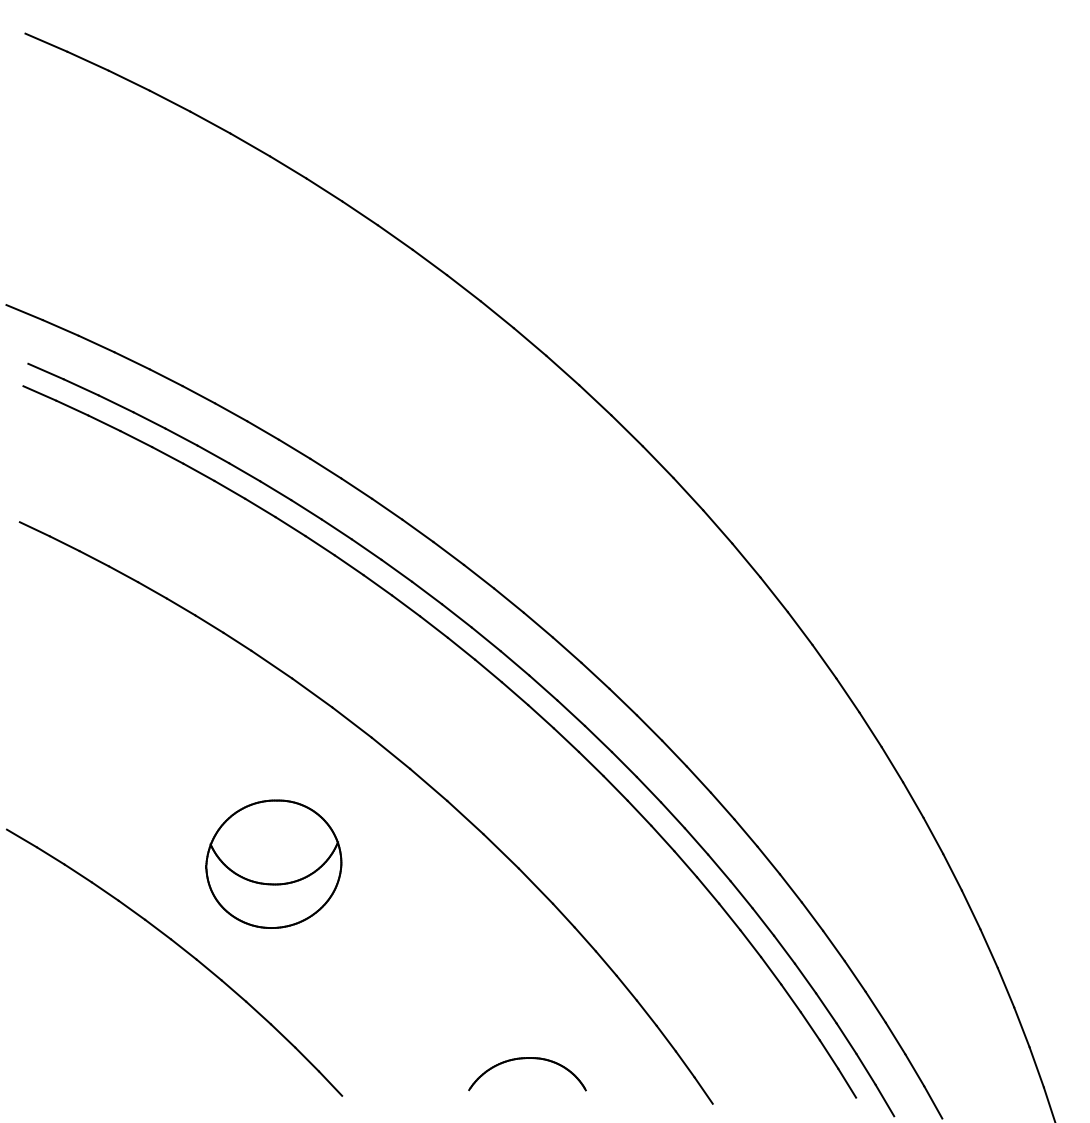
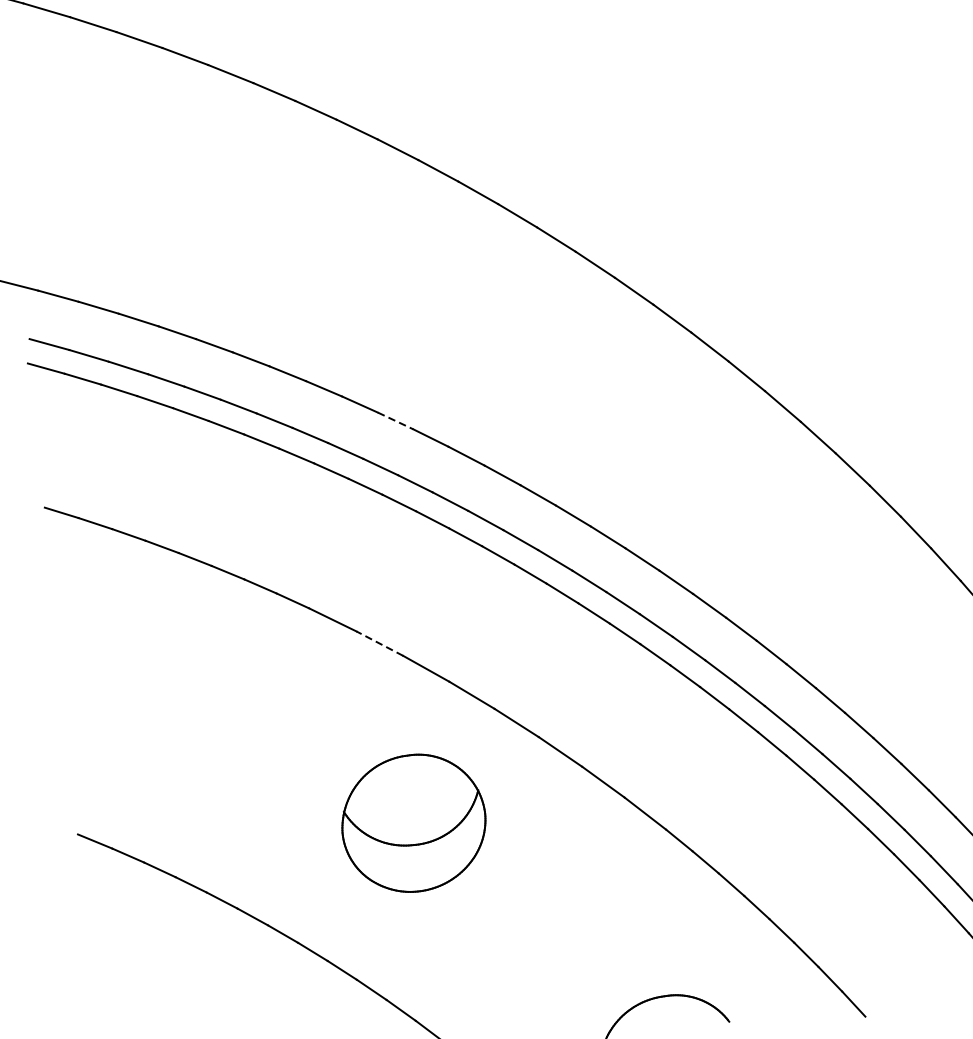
line: (357, 488) -> (396, 420), solid -> dashed
line: (312, 693) -> (380, 644), solid -> dashed
part: (273, 863) -> (413, 822), moved

